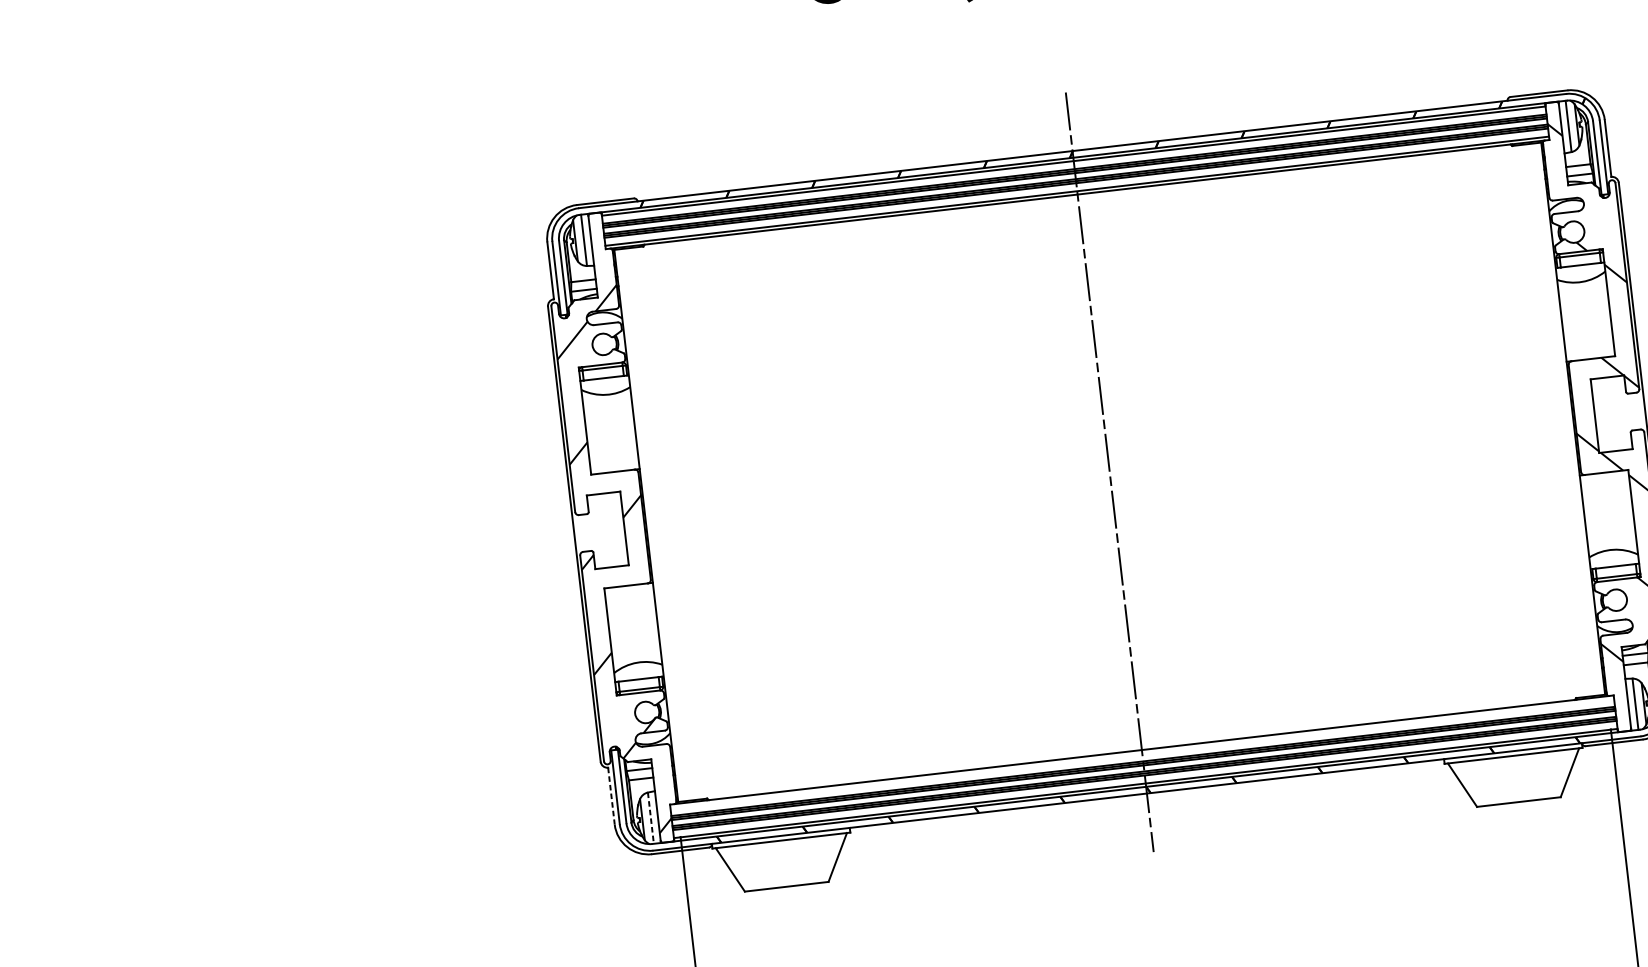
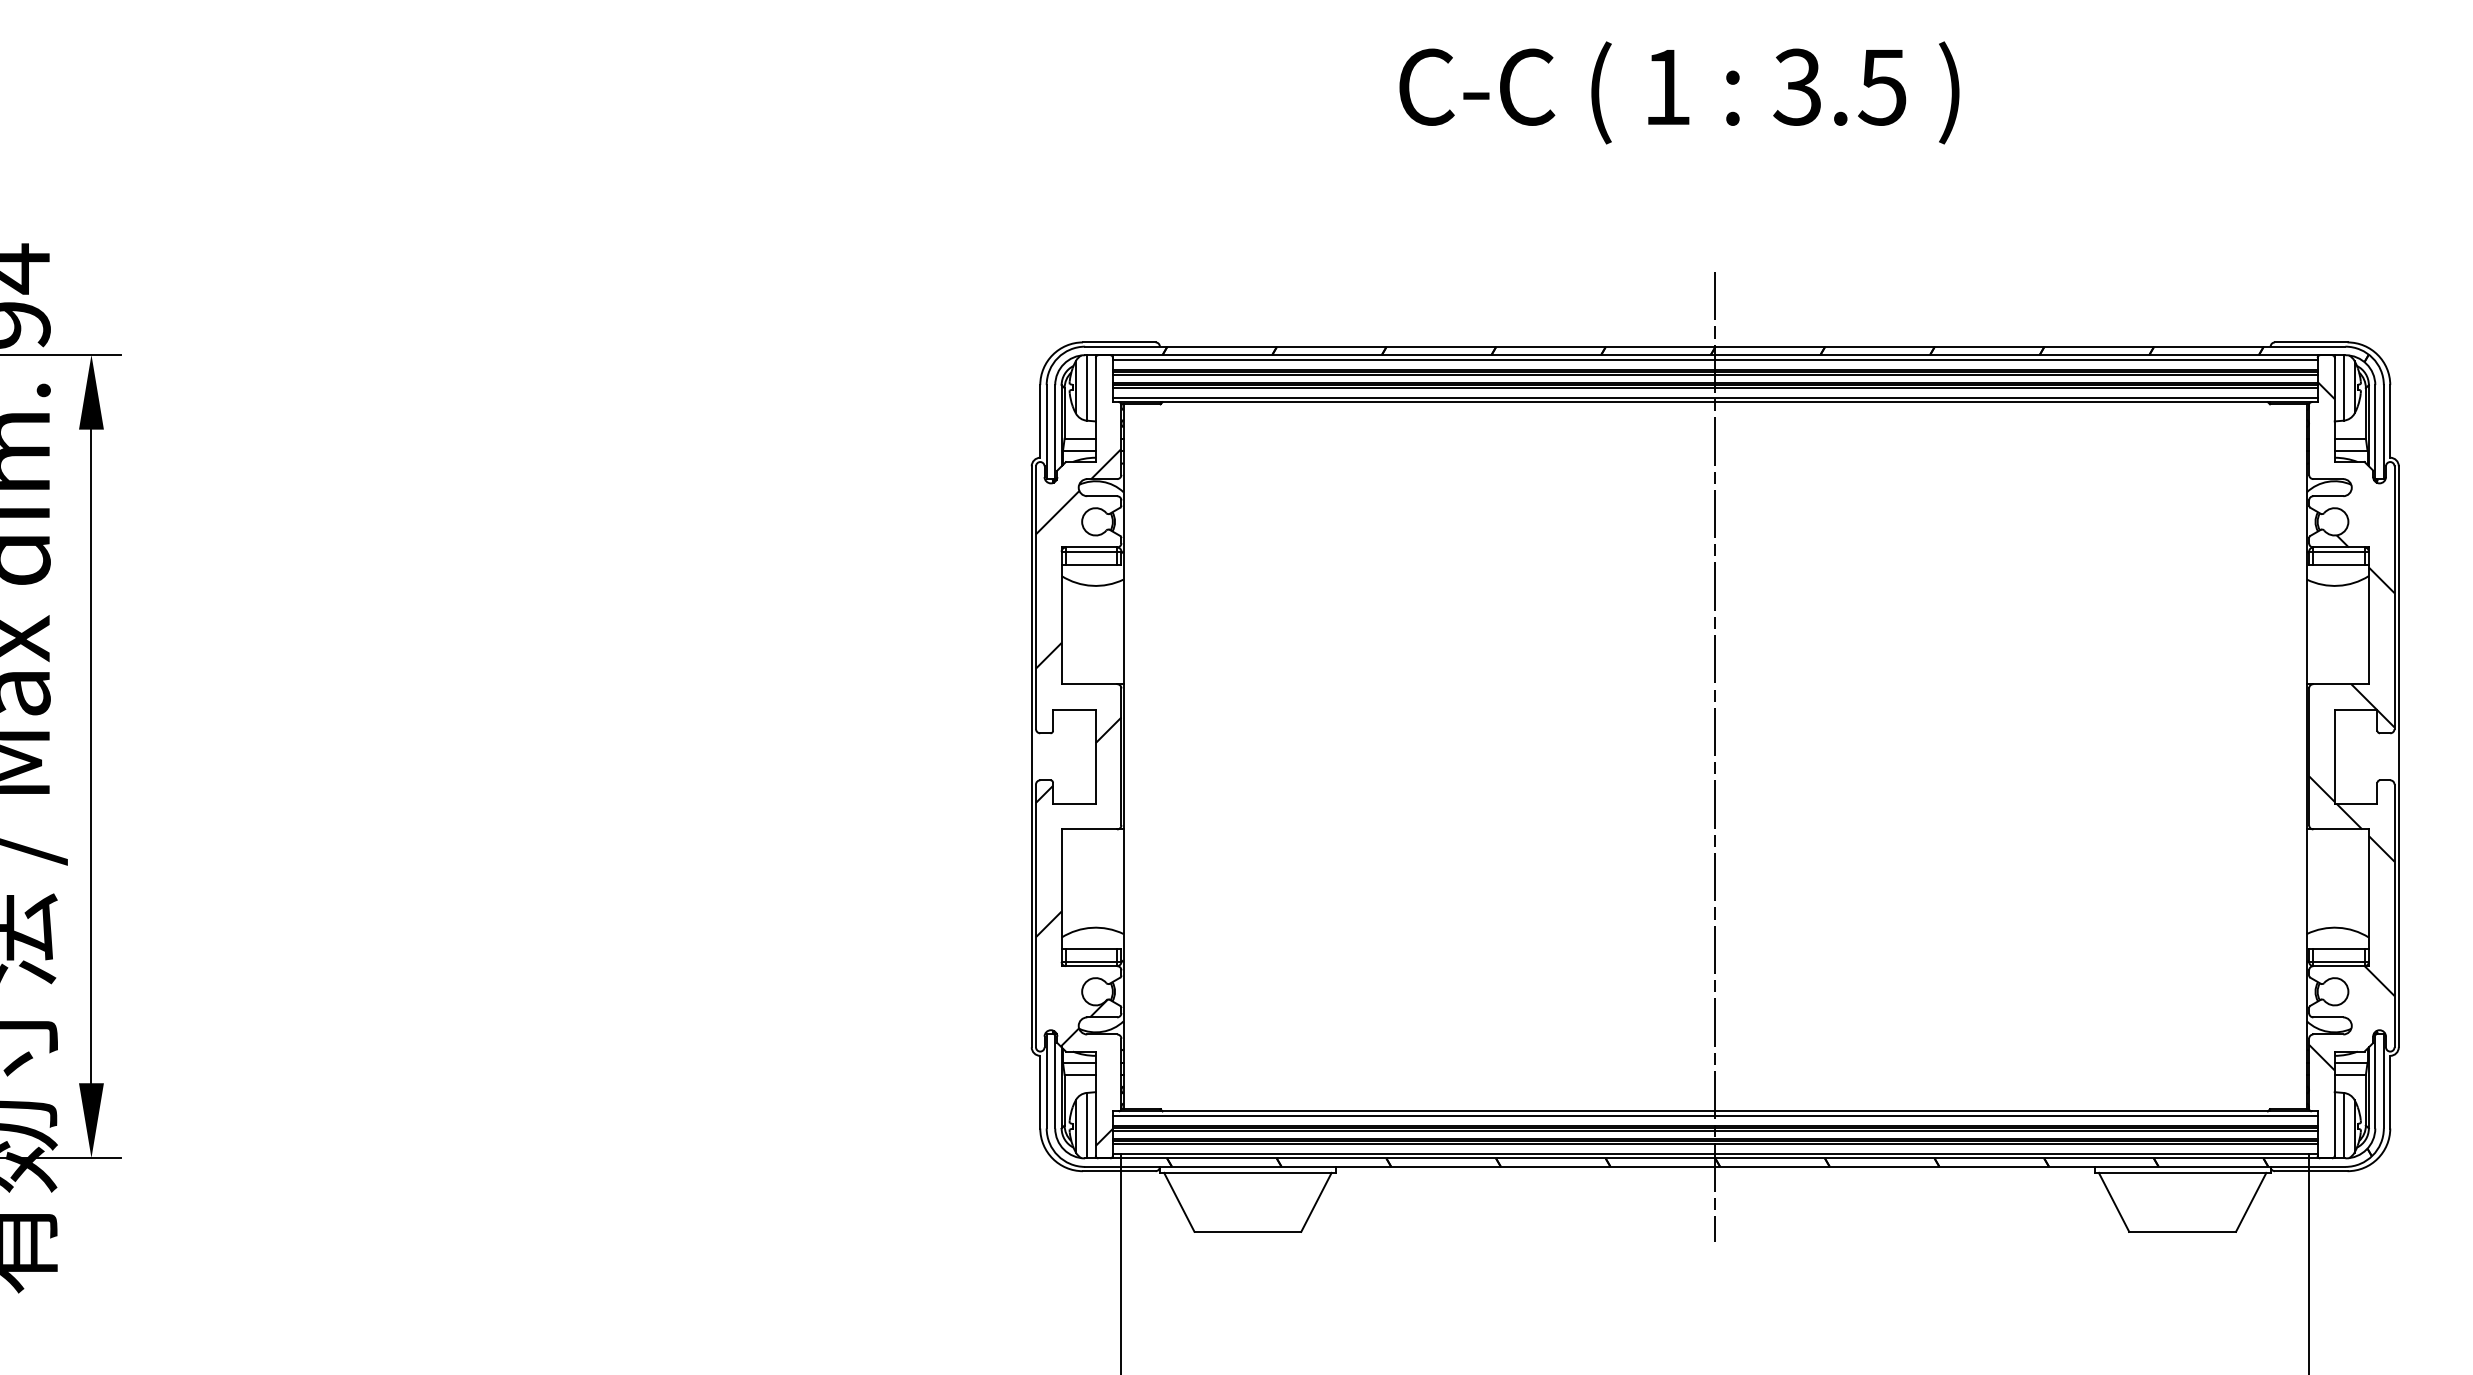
line: (1141, 753) -> (1714, 1115), added
line: (611, 796) -> (1040, 1092), dashed -> solid
line: (650, 818) -> (1086, 1125), dashed -> solid

